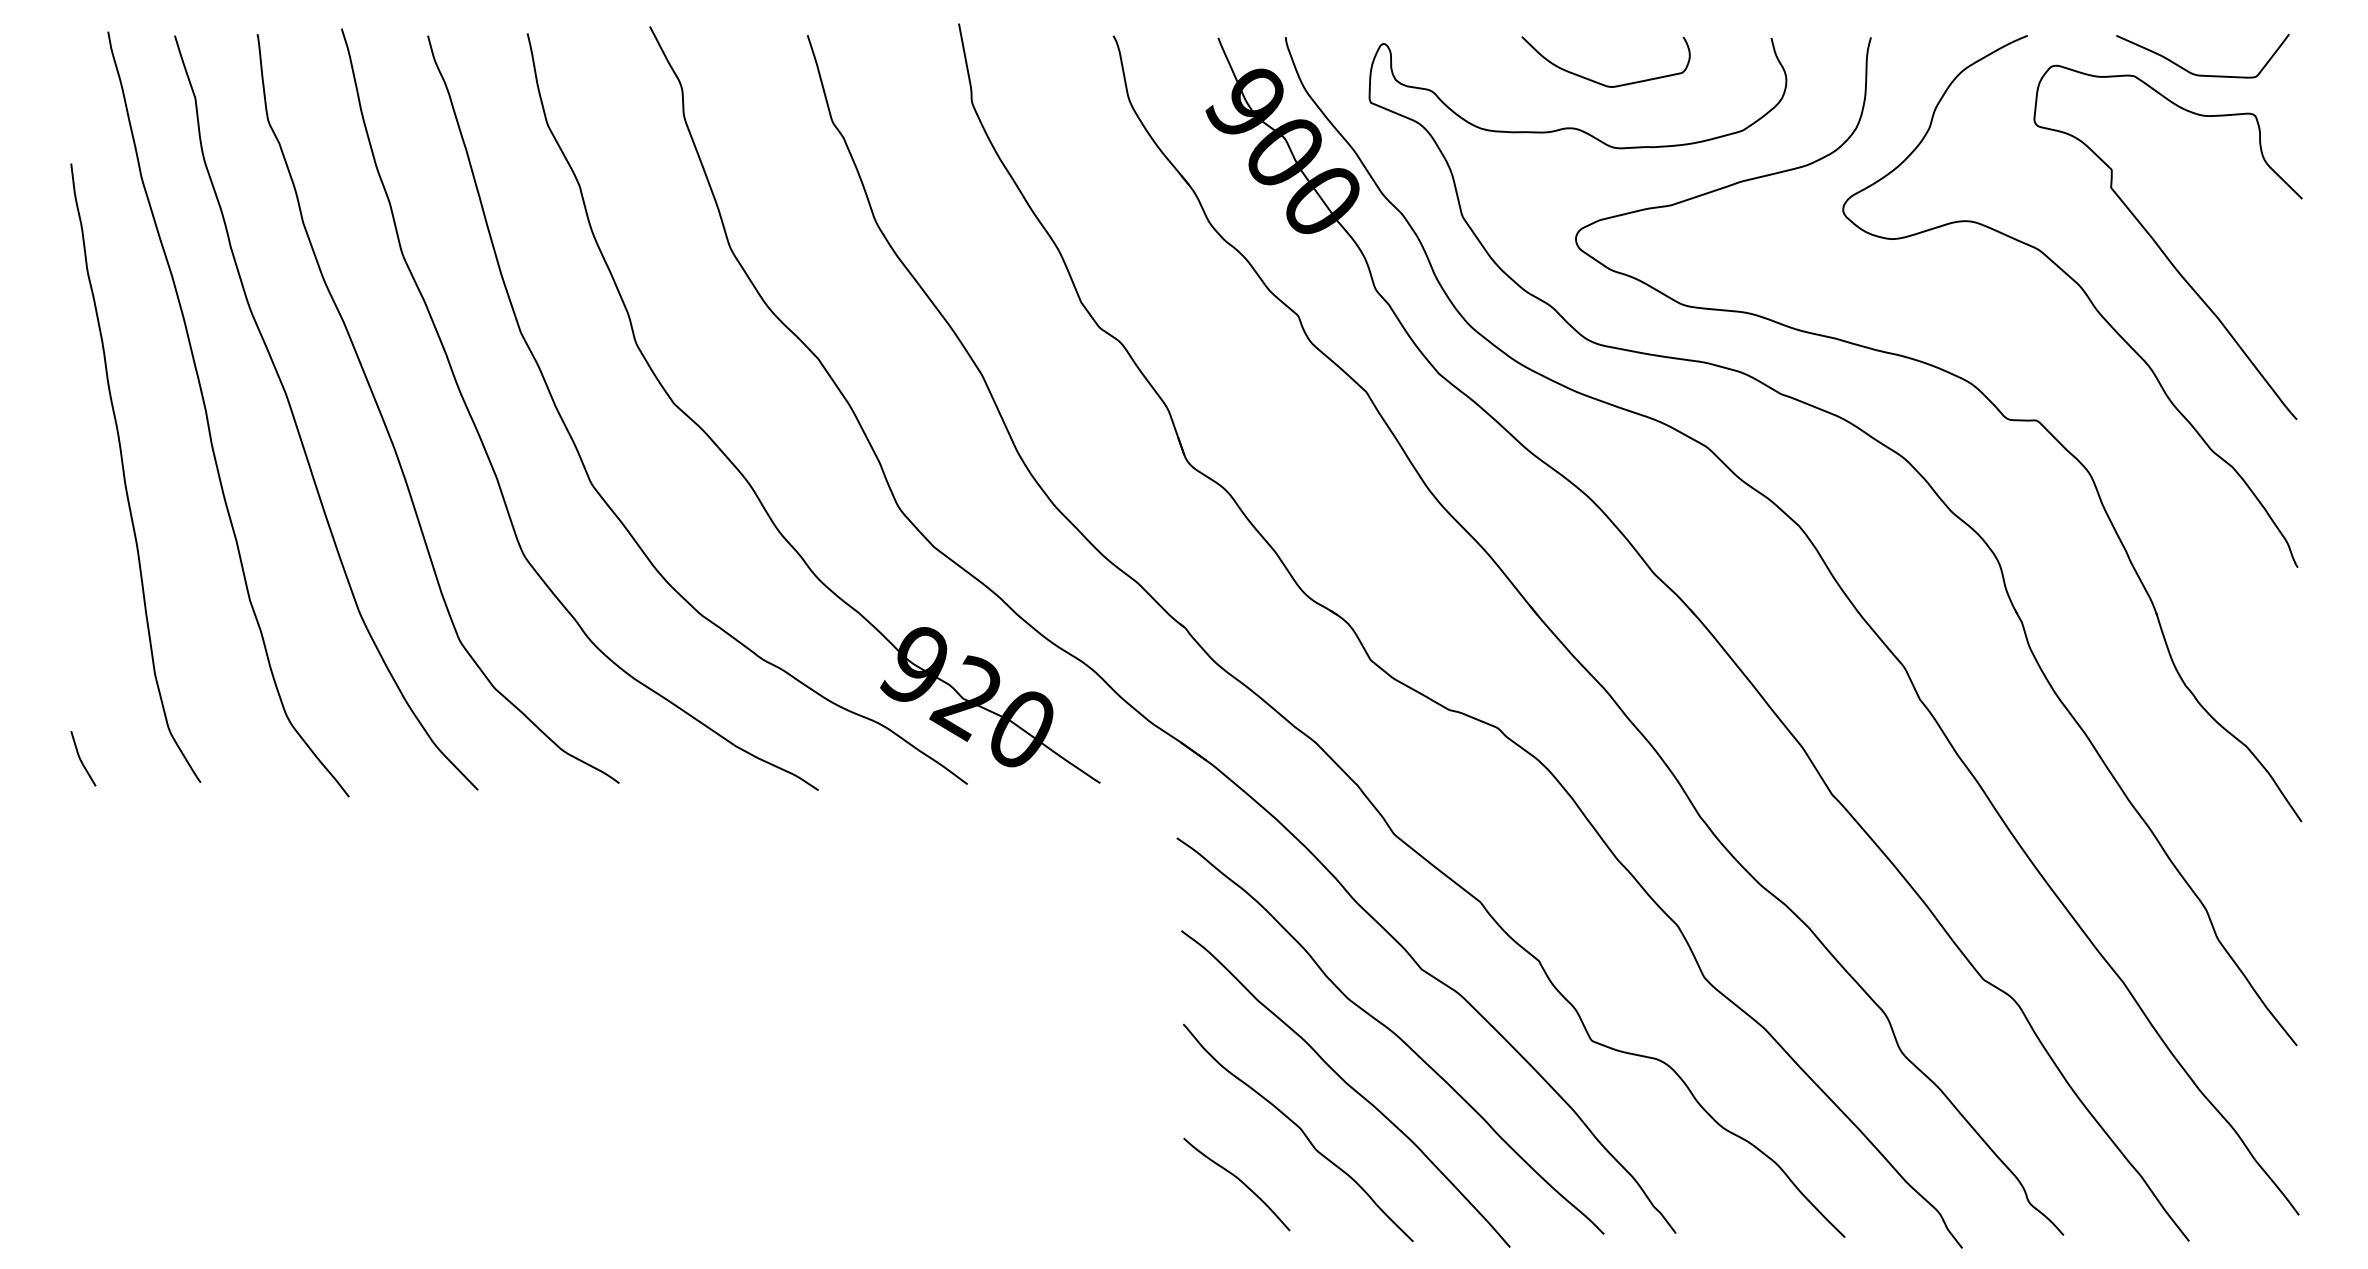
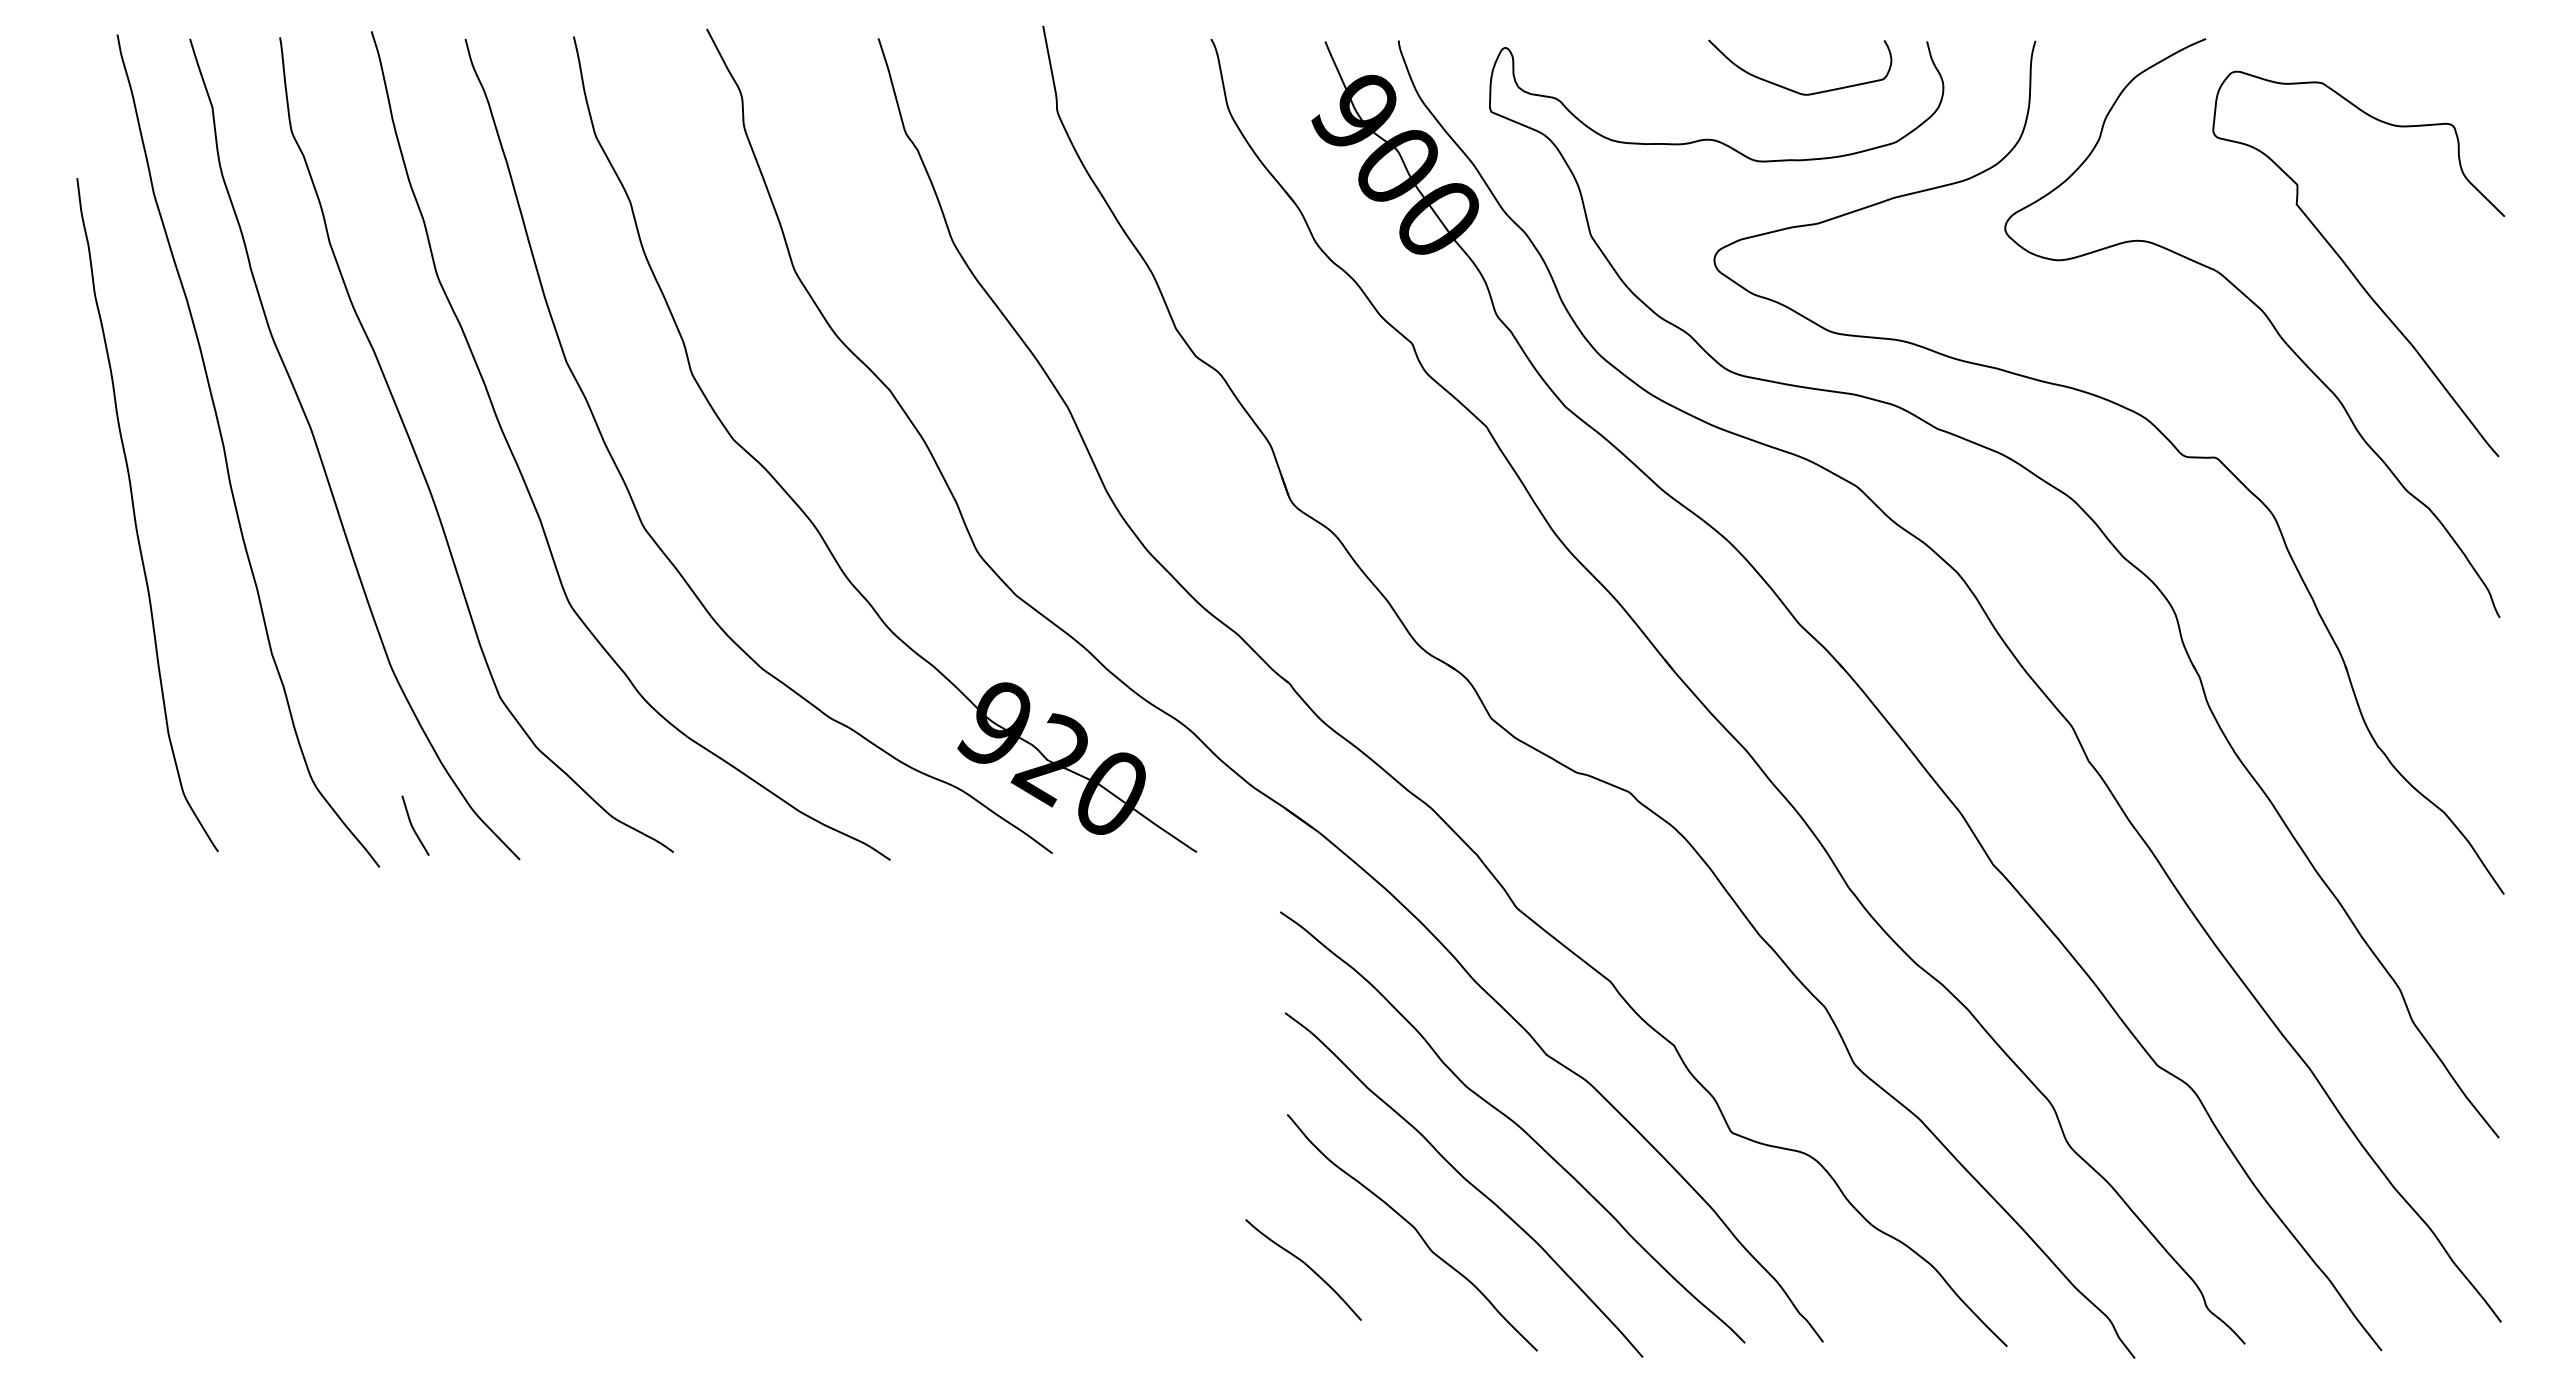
curve: (2202, 74) -> (2396, 81), removed
curve: (1598, 82) -> (1792, 89), moved
curve: (81, 759) -> (413, 826), moved
curve: (1239, 1181) -> (1306, 1266), moved

